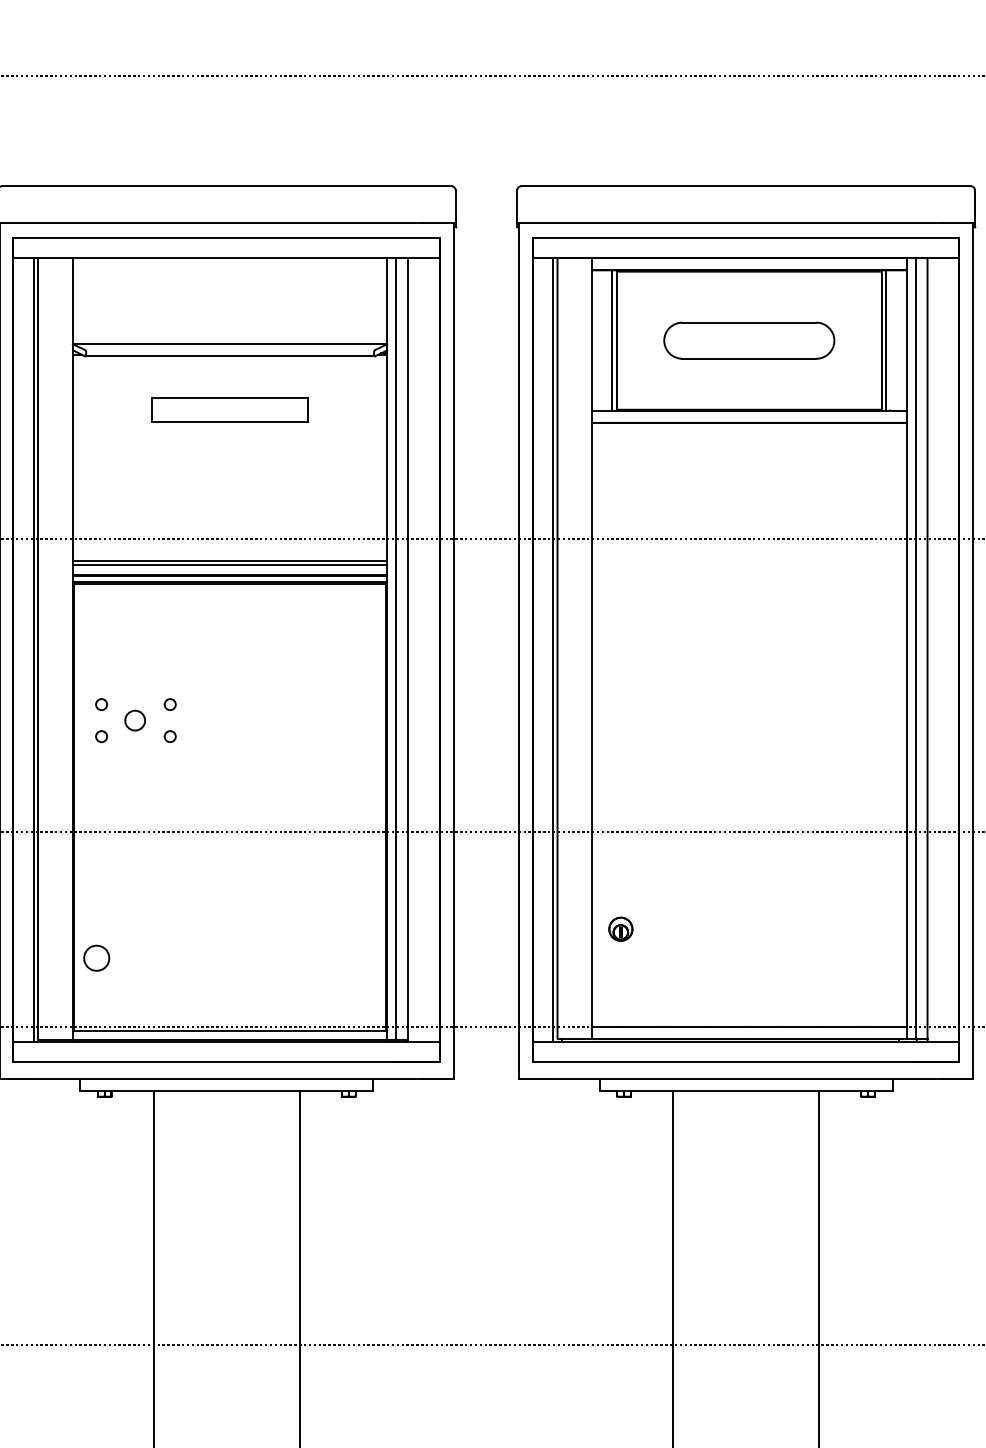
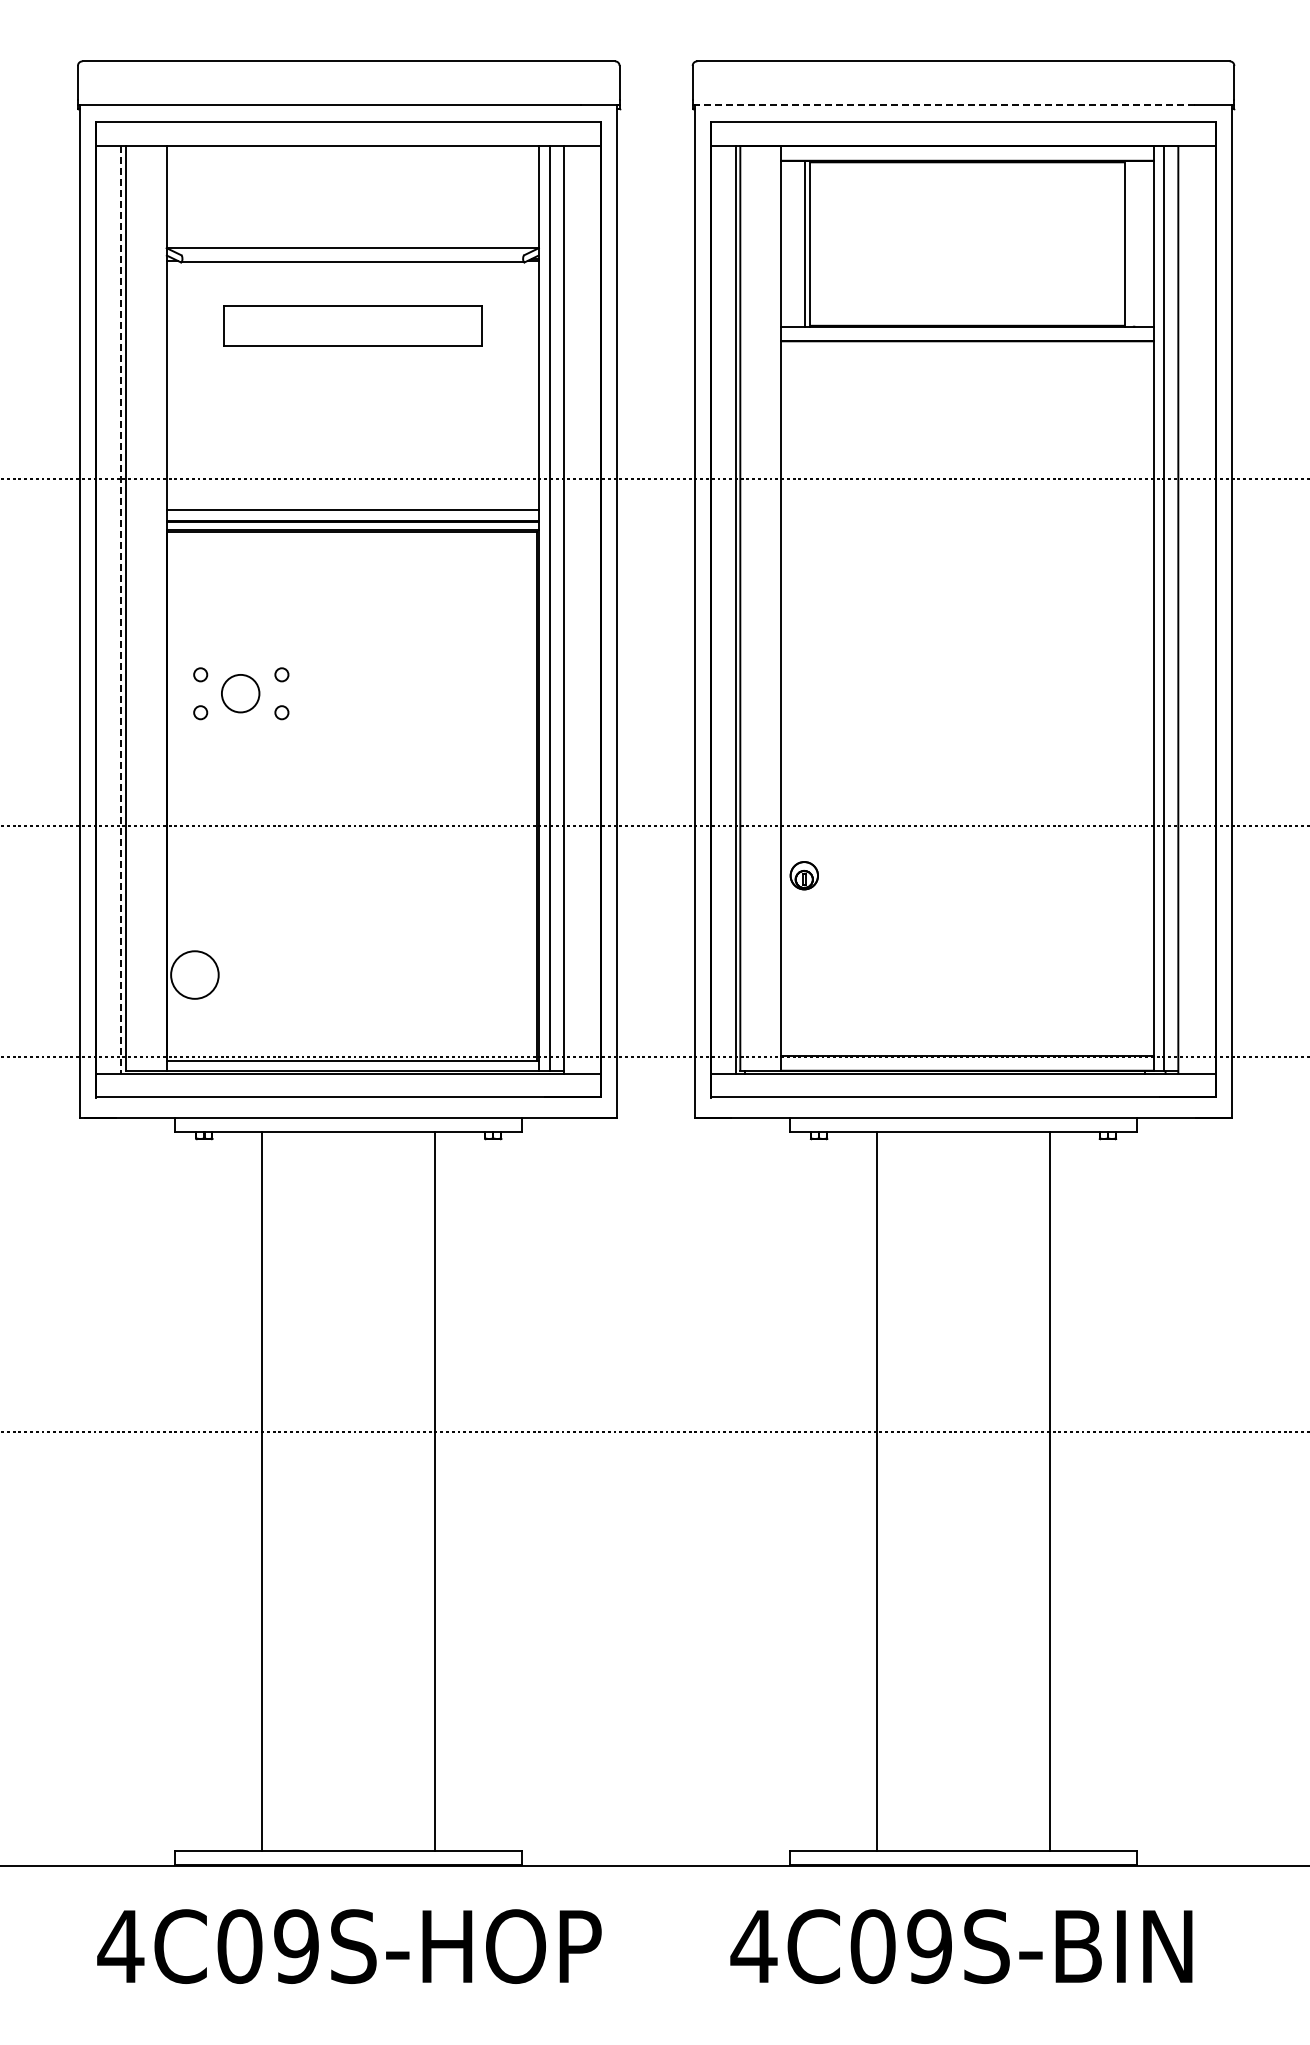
line: (730, 222) -> (944, 104), solid -> dashed
part: (748, 340) -> (966, 243), removed
line: (886, 340) -> (1129, 243), removed
part: (229, 409) -> (352, 325), size x1.4
line: (229, 560) -> (352, 504), removed
line: (33, 650) -> (120, 610), solid -> dashed
circle: (134, 720) -> (239, 693), size x1.6
part: (620, 929) -> (803, 875), moved
circle: (96, 957) -> (194, 974), size x1.6

